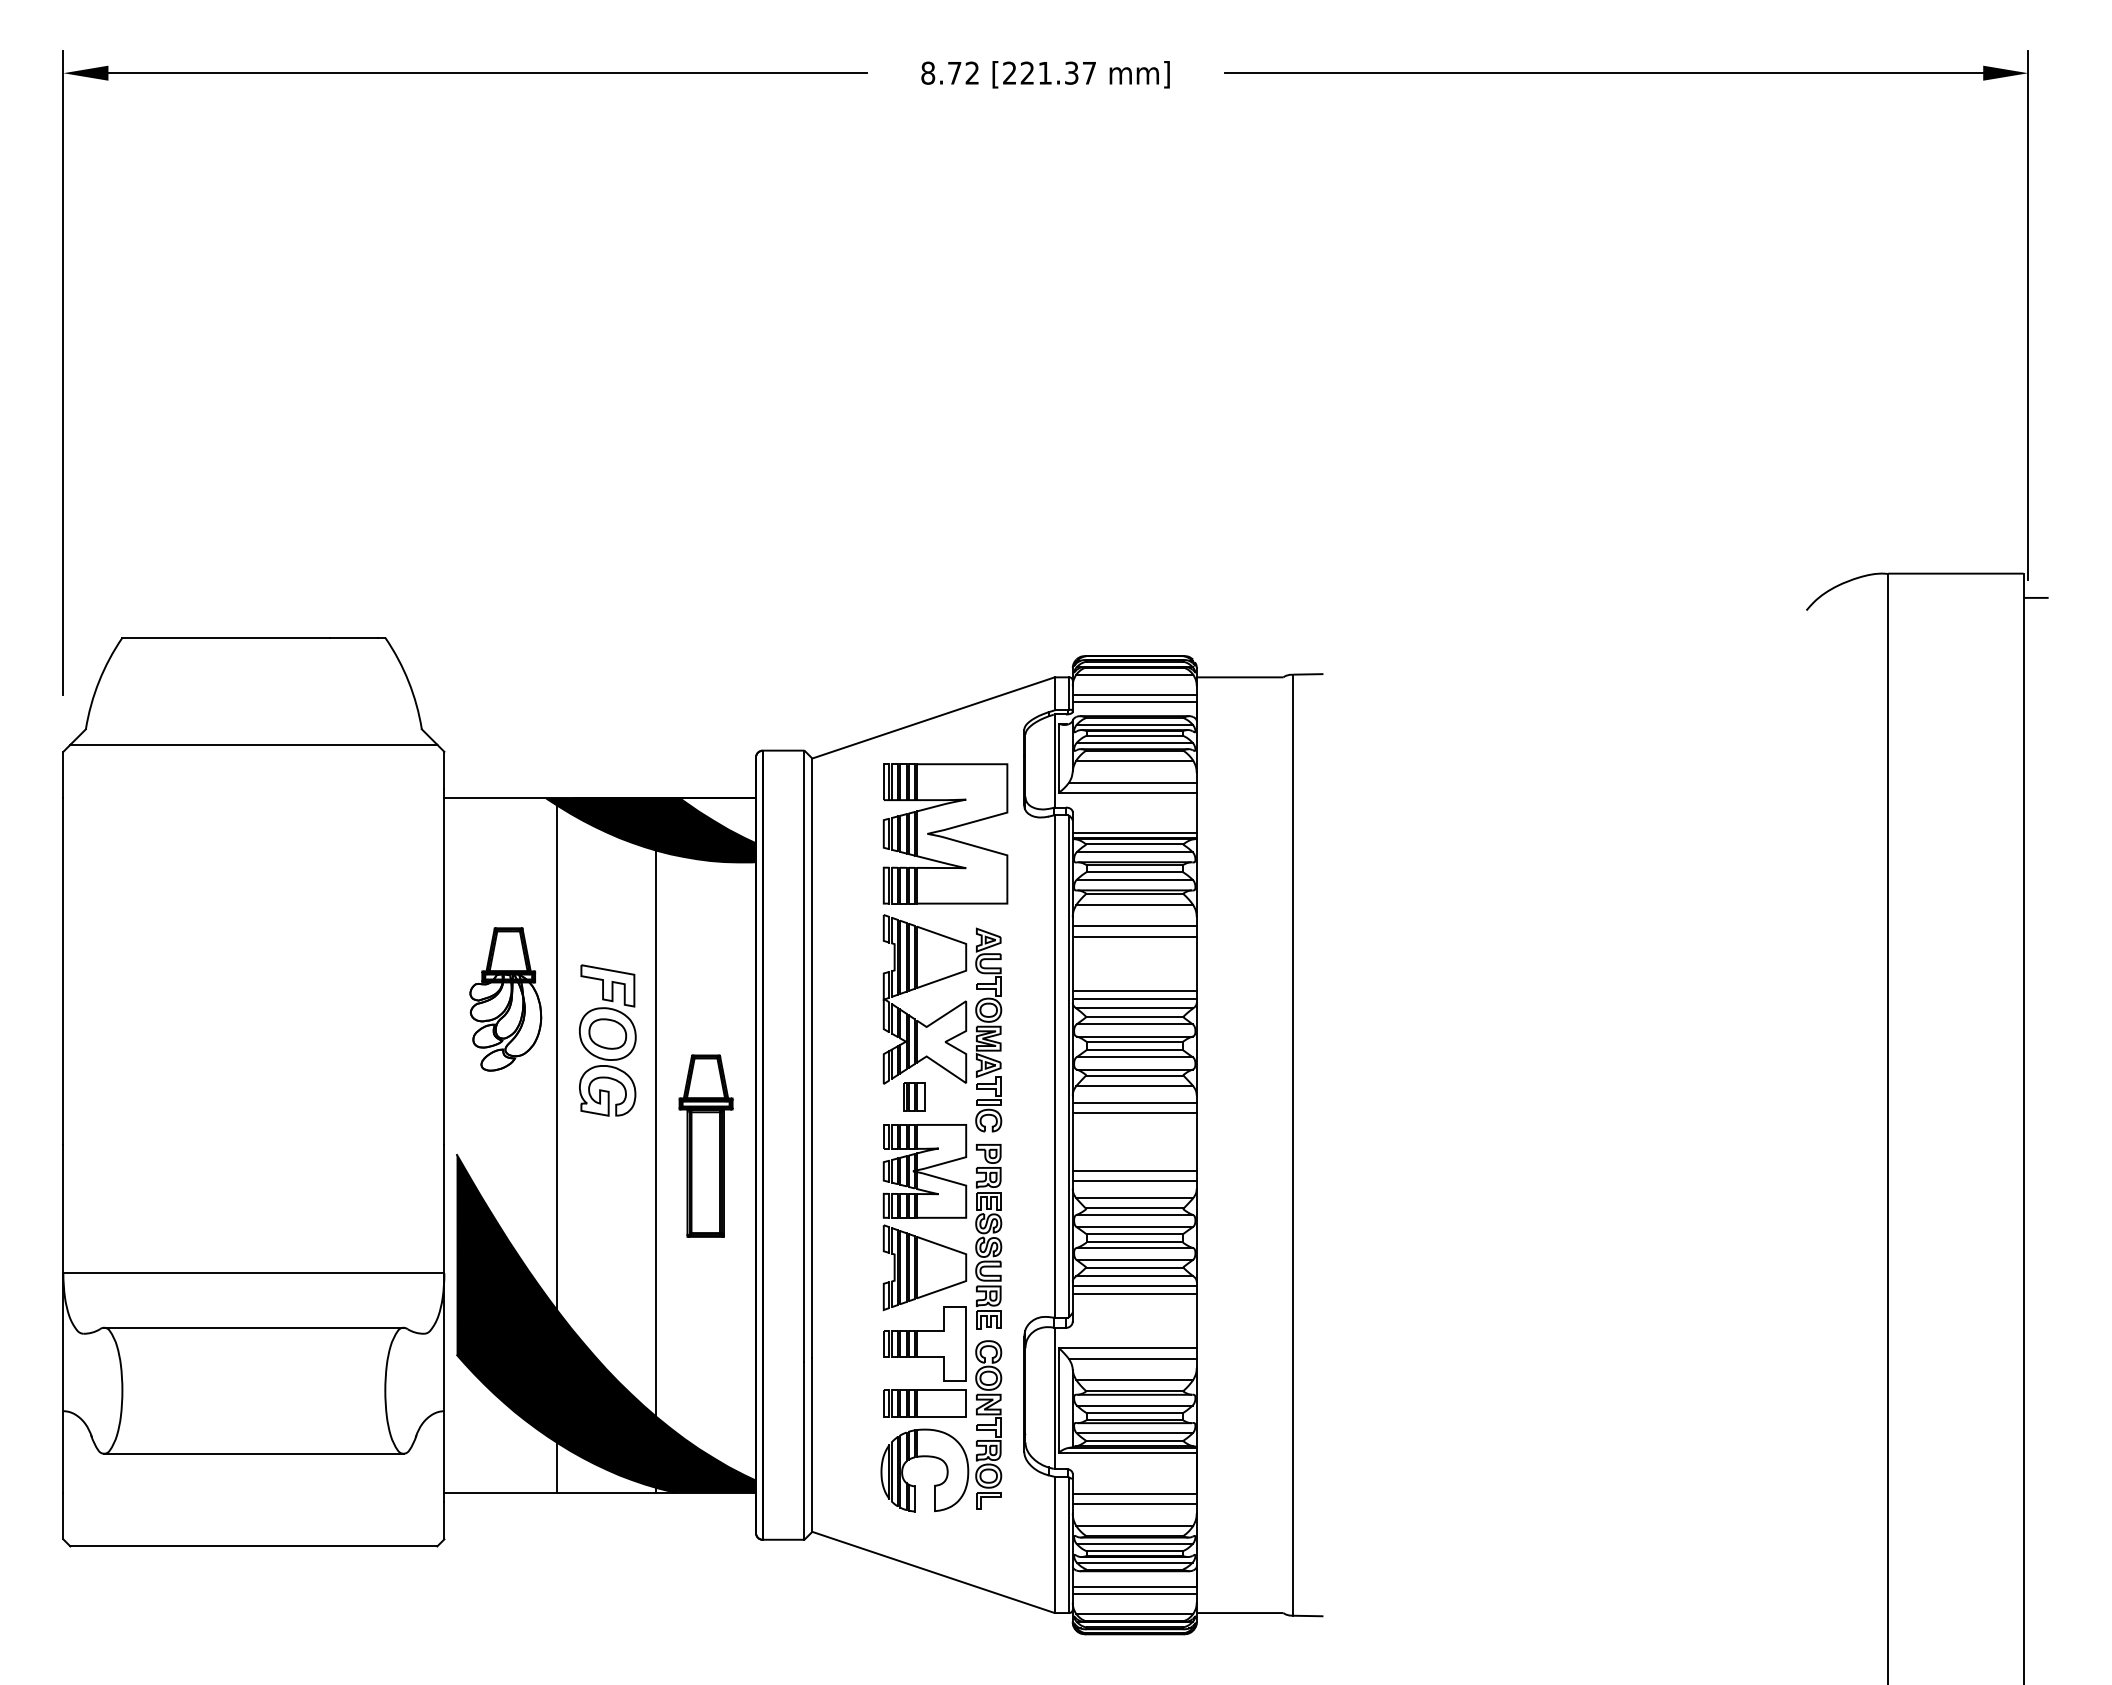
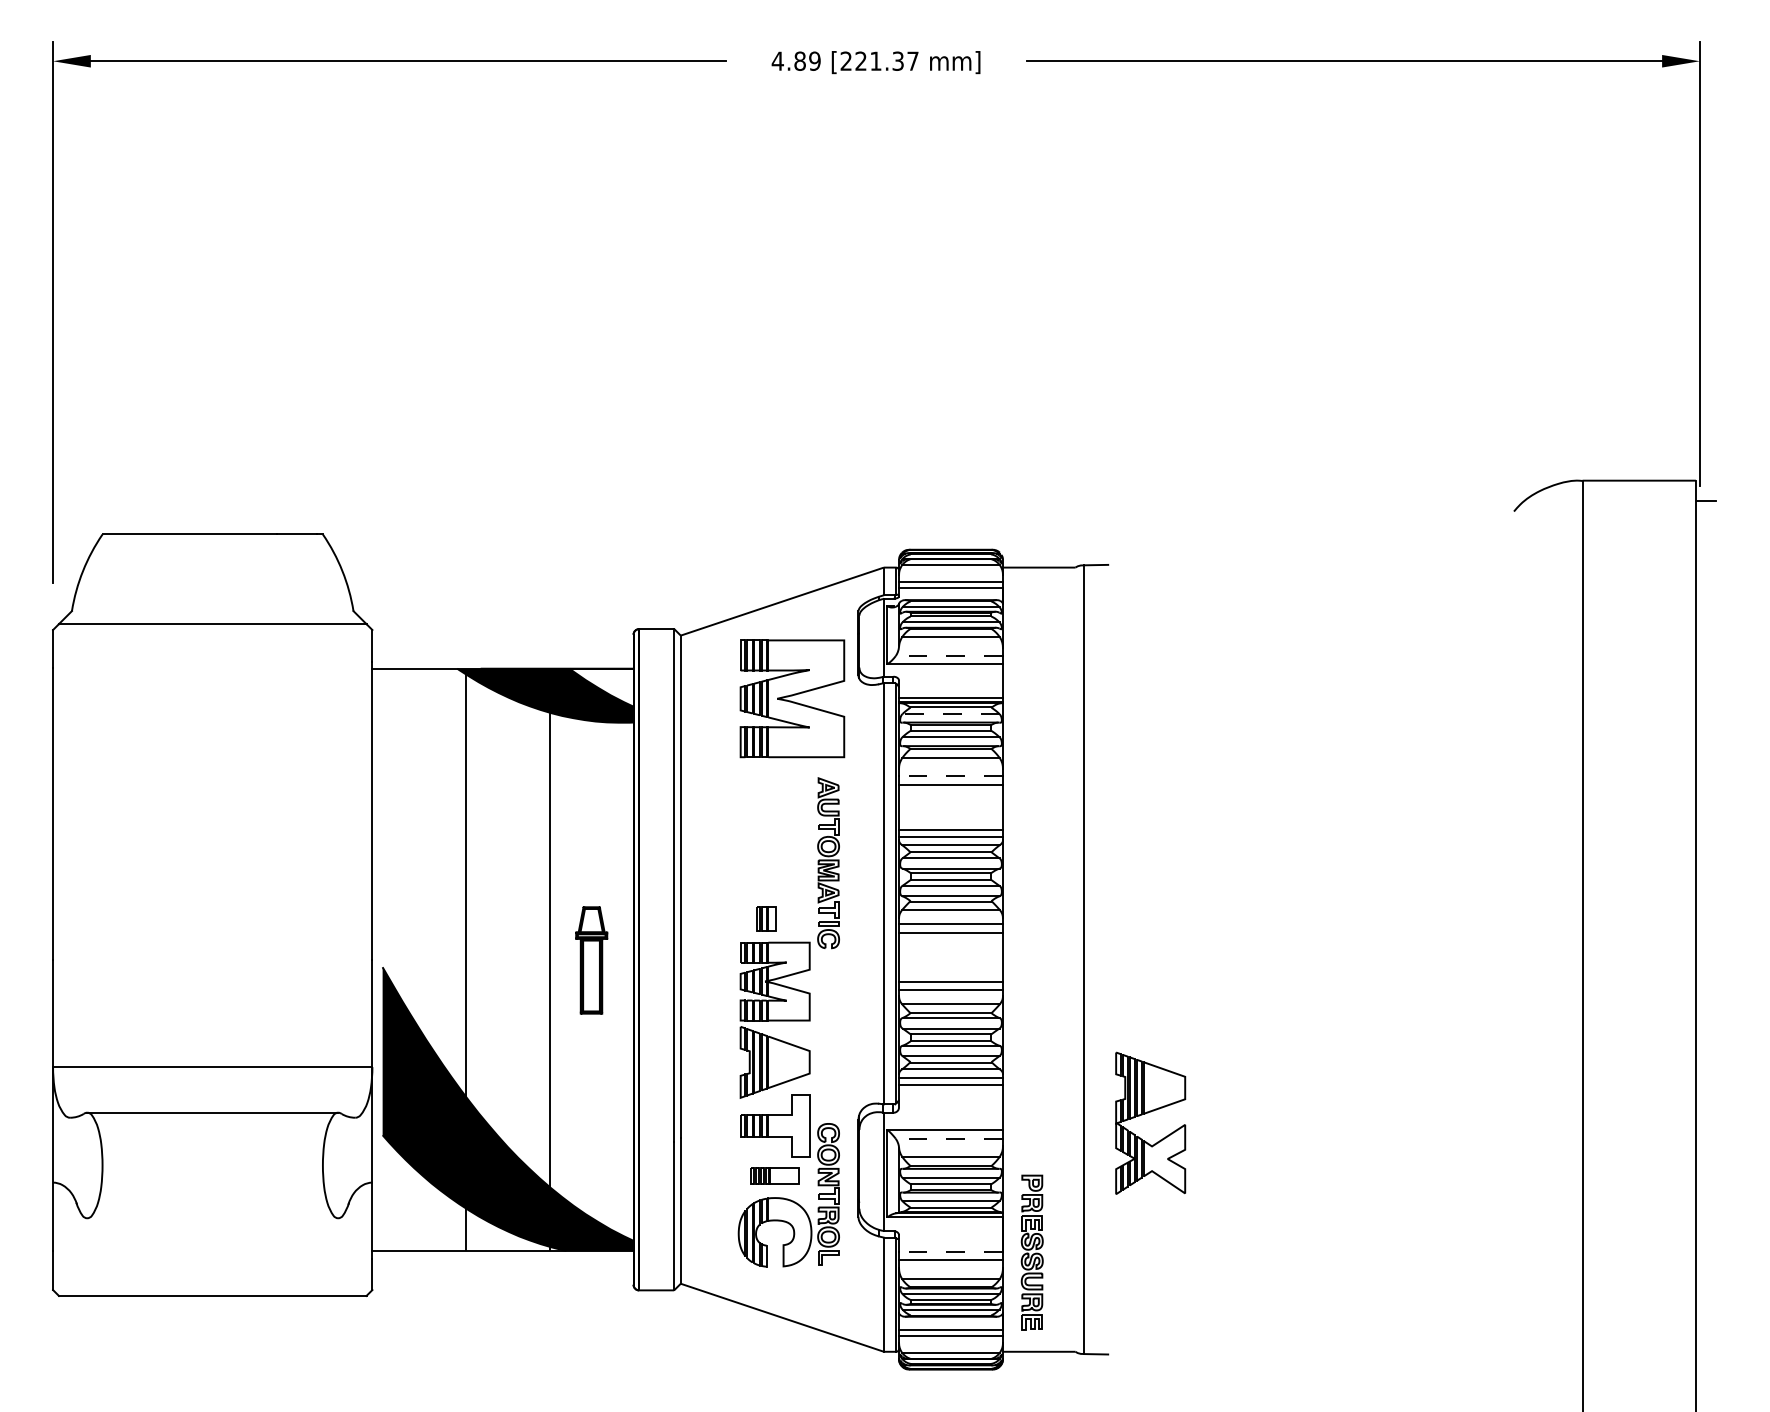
text: (949, 72) -> (795, 60), 8.72 -> 4.89
line: (1132, 782) -> (949, 655), solid -> dashed
line: (1134, 852) -> (950, 714), solid -> dashed
line: (1134, 926) -> (950, 776), solid -> dashed
part: (919, 988) -> (1146, 1114), moved
part: (505, 999) -> (423, 837), removed
part: (607, 1040) -> (509, 871), removed
part: (705, 1145) -> (591, 959), size x0.7
part: (988, 1236) -> (1032, 1252), moved
line: (1132, 1358) -> (949, 1138), solid -> dashed
part: (924, 1403) -> (774, 1176), size x0.7
line: (253, 1453) -> (212, 1218), removed
line: (1134, 1493) -> (950, 1251), solid -> dashed

